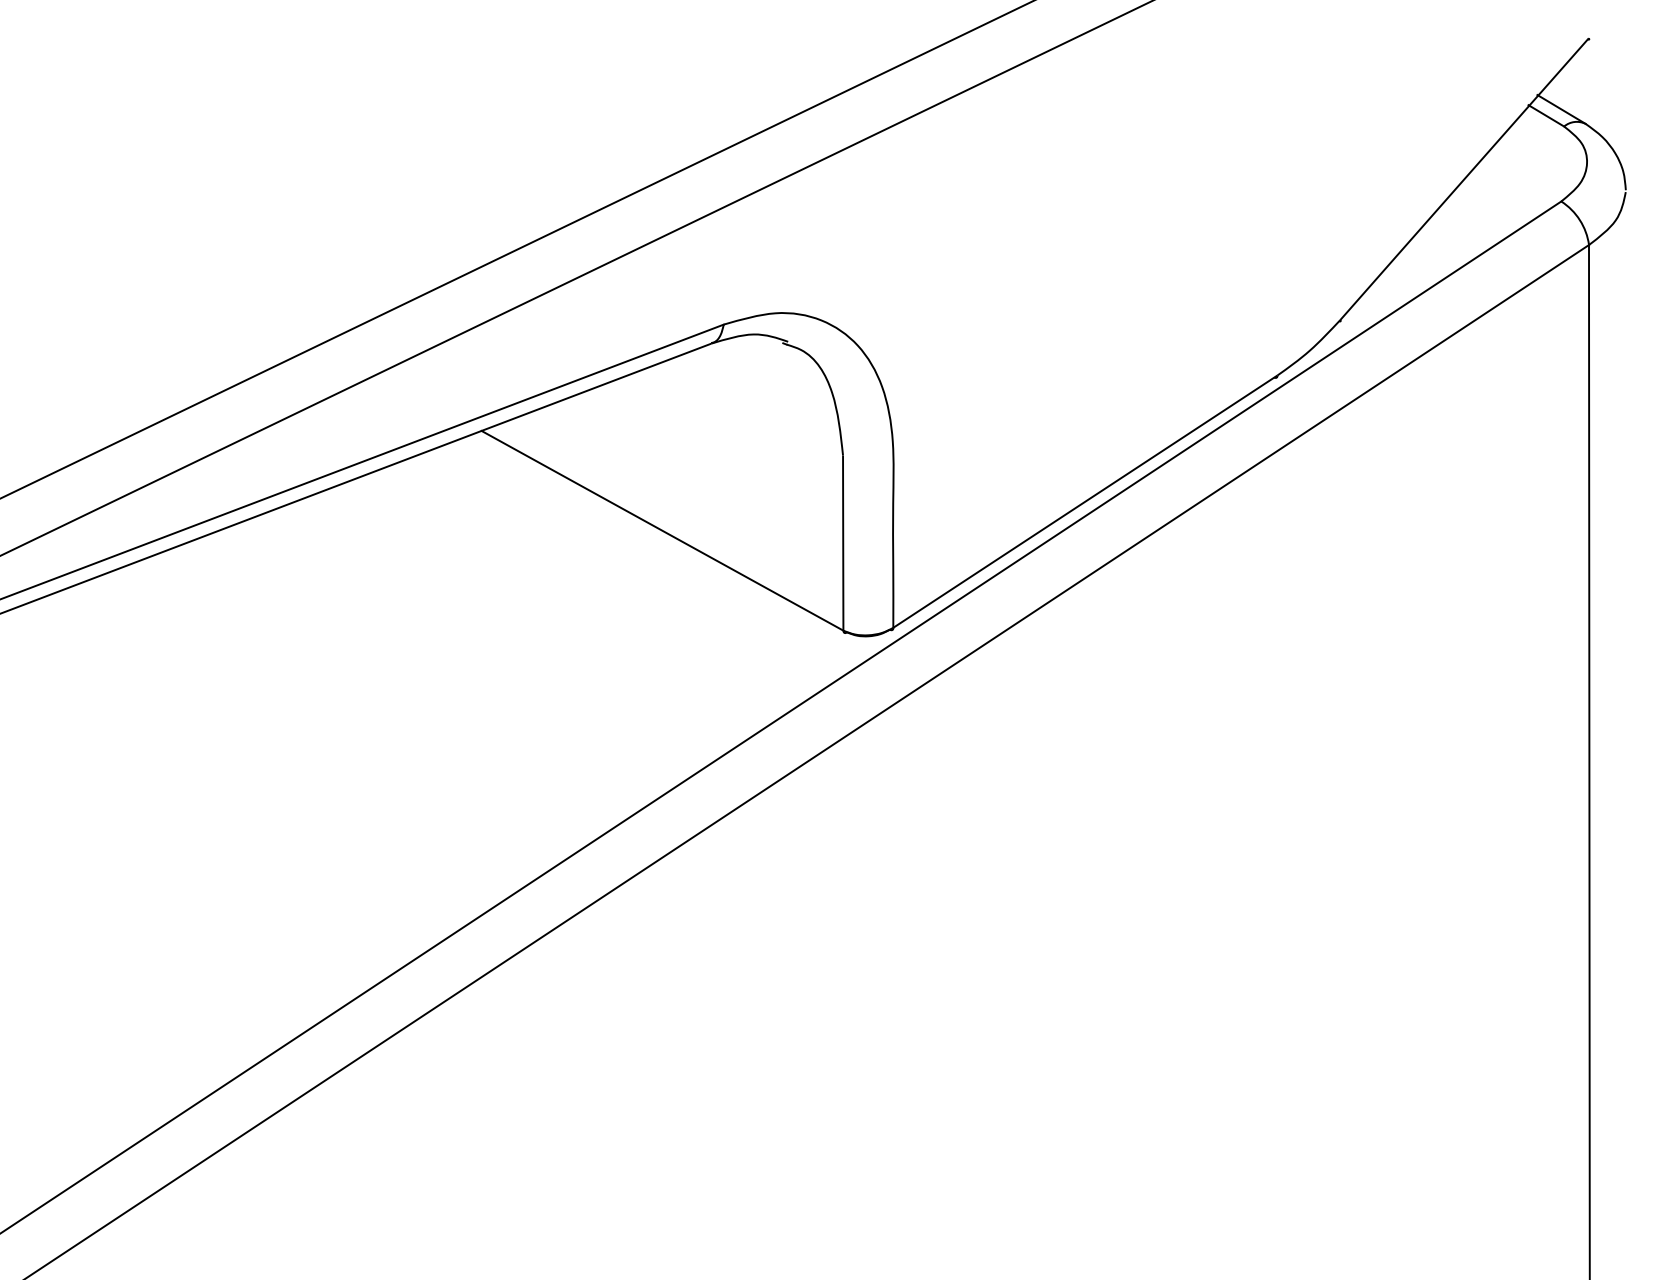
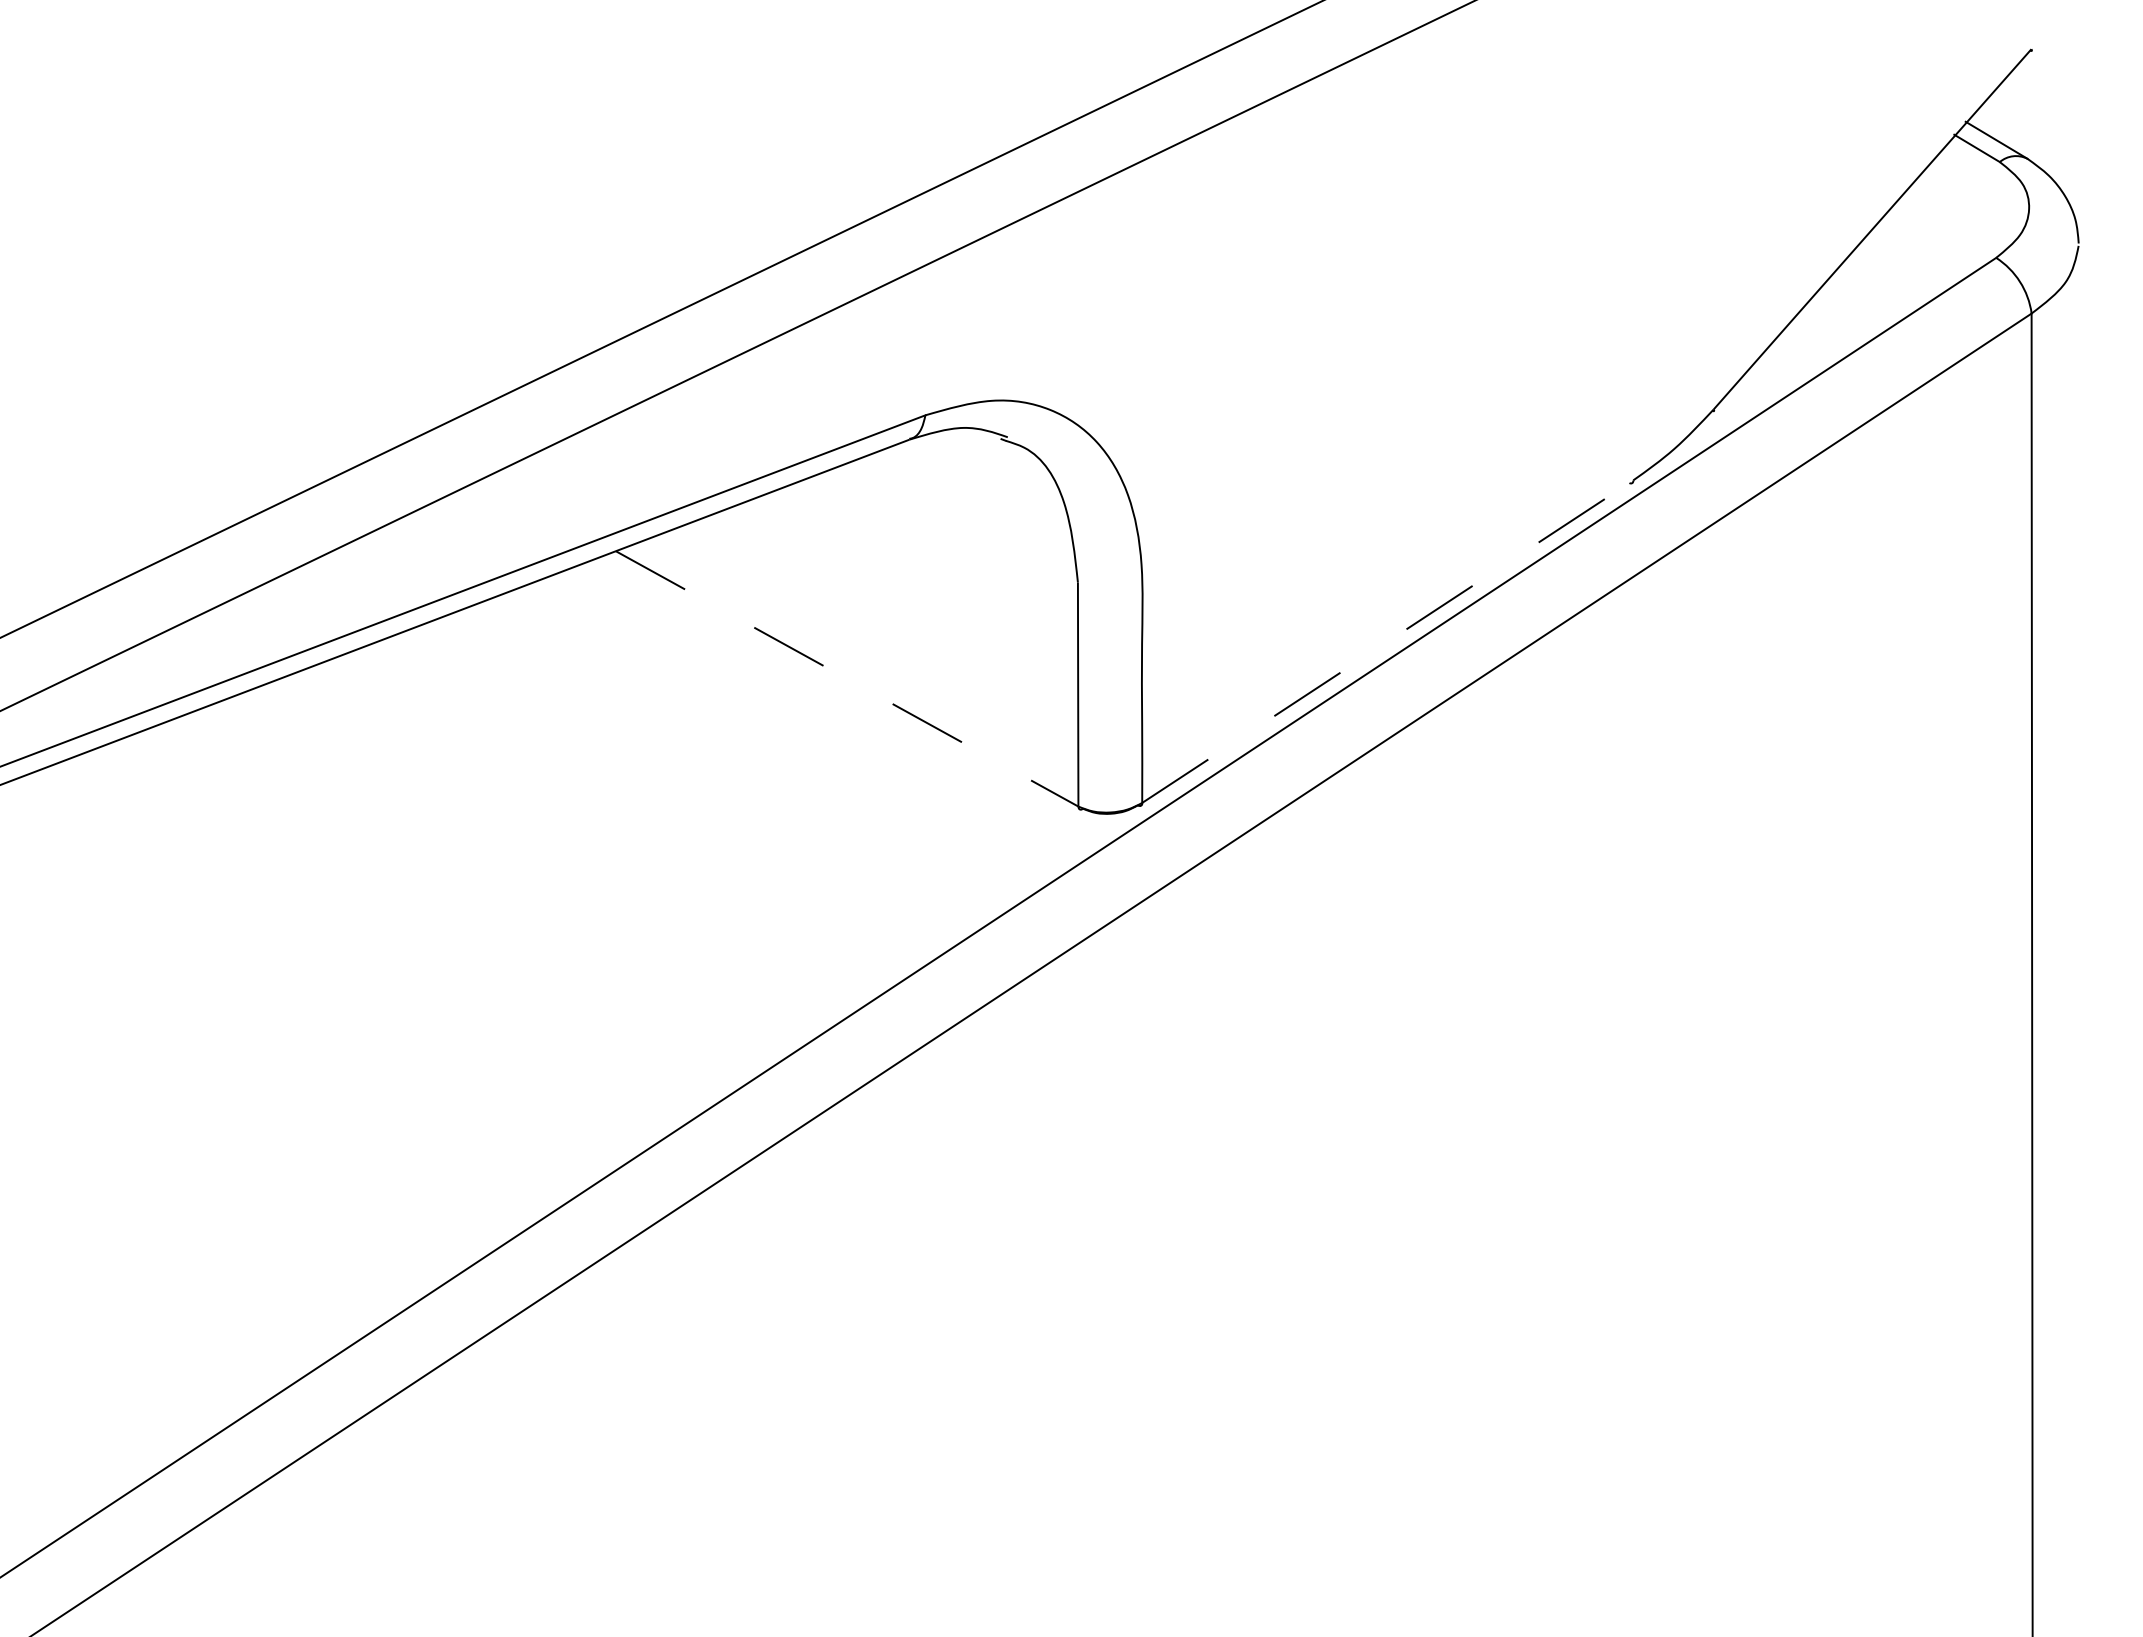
line: (1085, 501) -> (1387, 641), solid -> dashed
line: (662, 531) -> (847, 679), solid -> dashed

